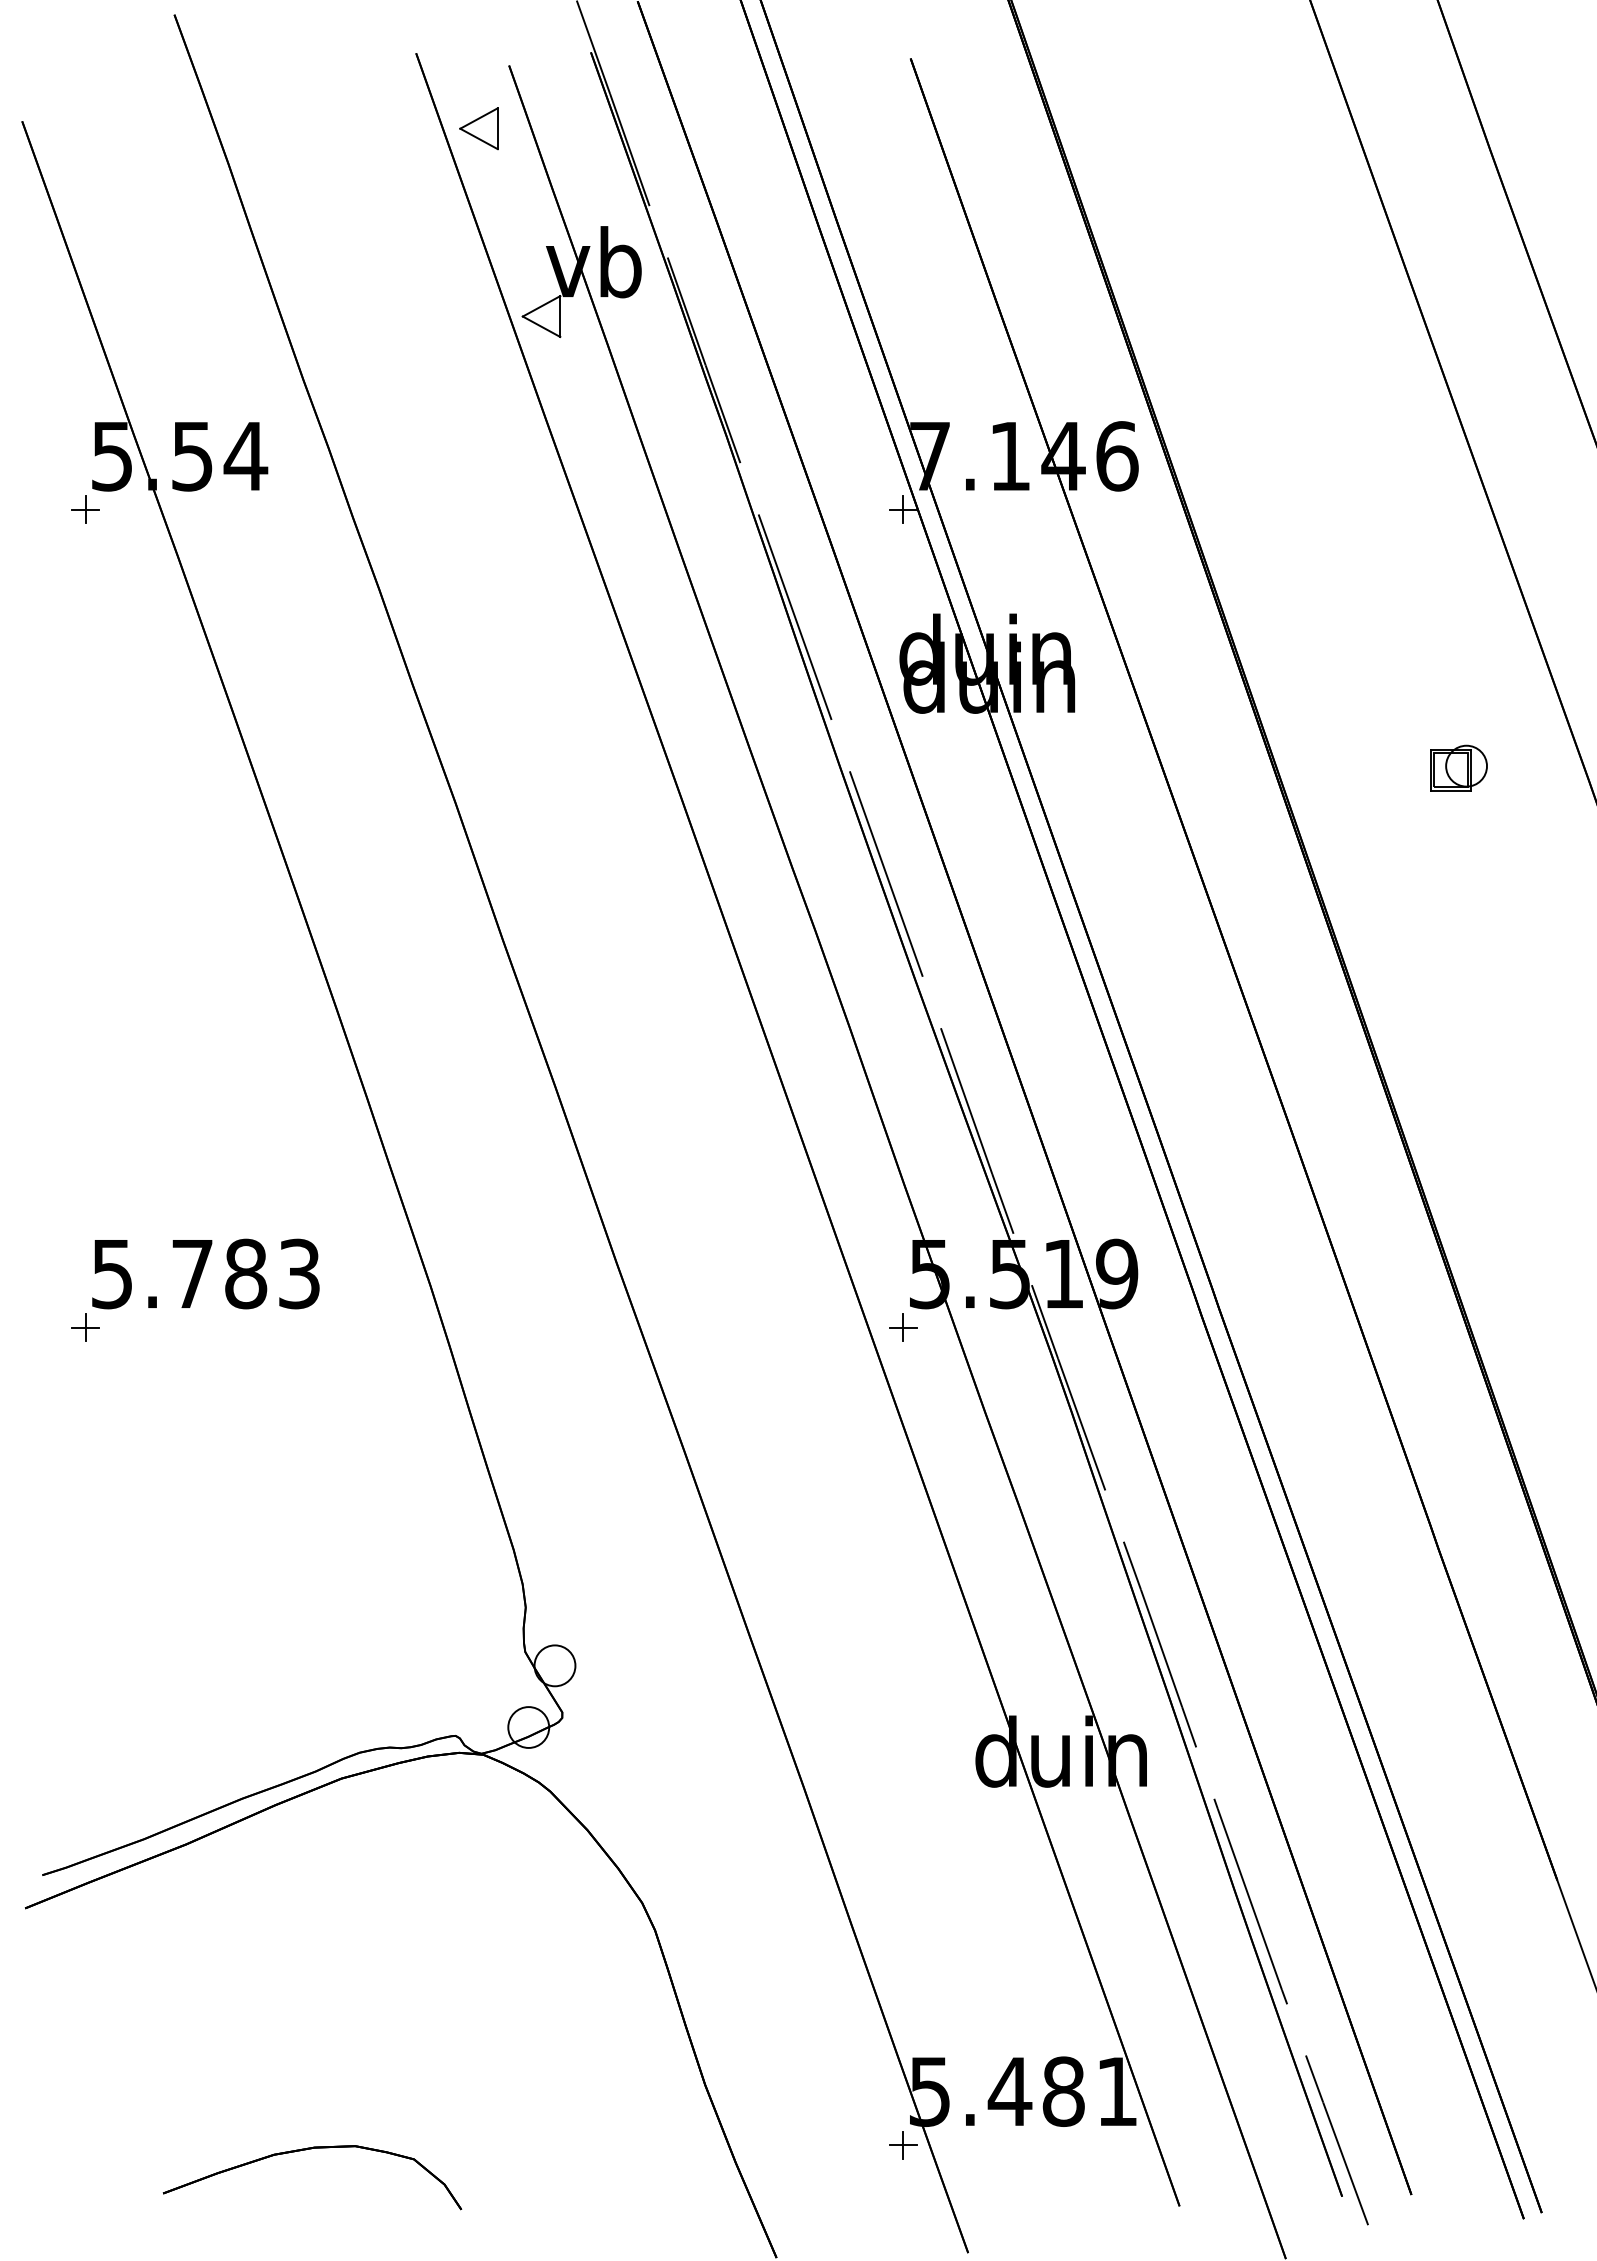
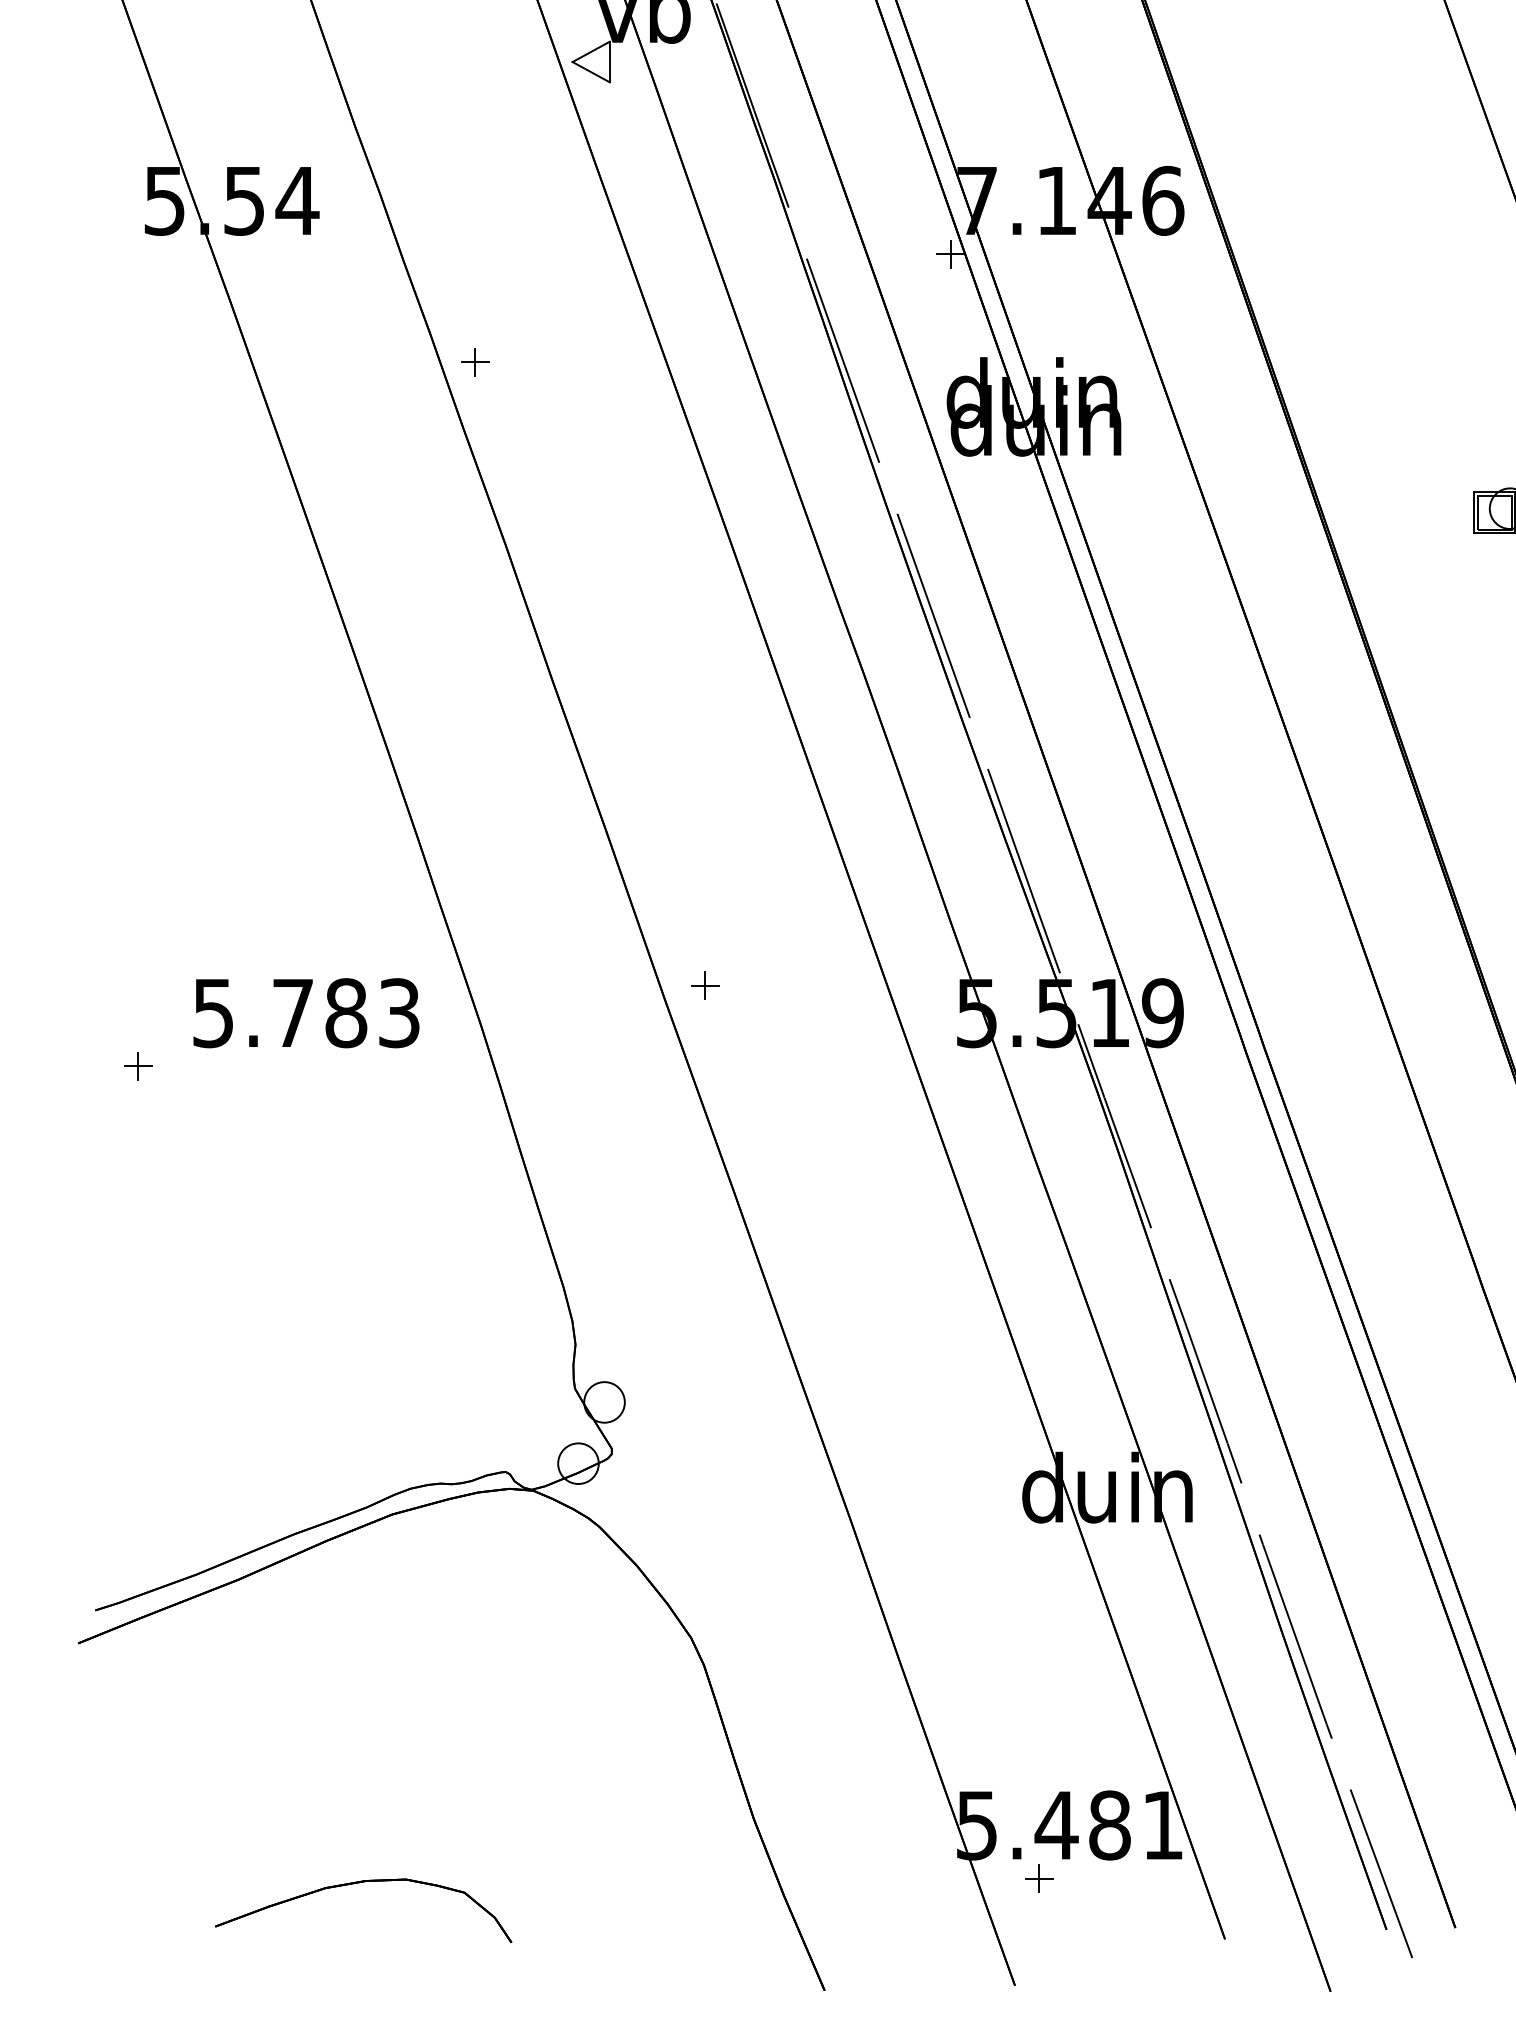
part: (85, 509) -> (474, 361), moved
text: (205, 1273) -> (306, 1012), moved
part: (903, 1327) -> (705, 985), moved
part: (903, 2145) -> (1039, 1878), moved

